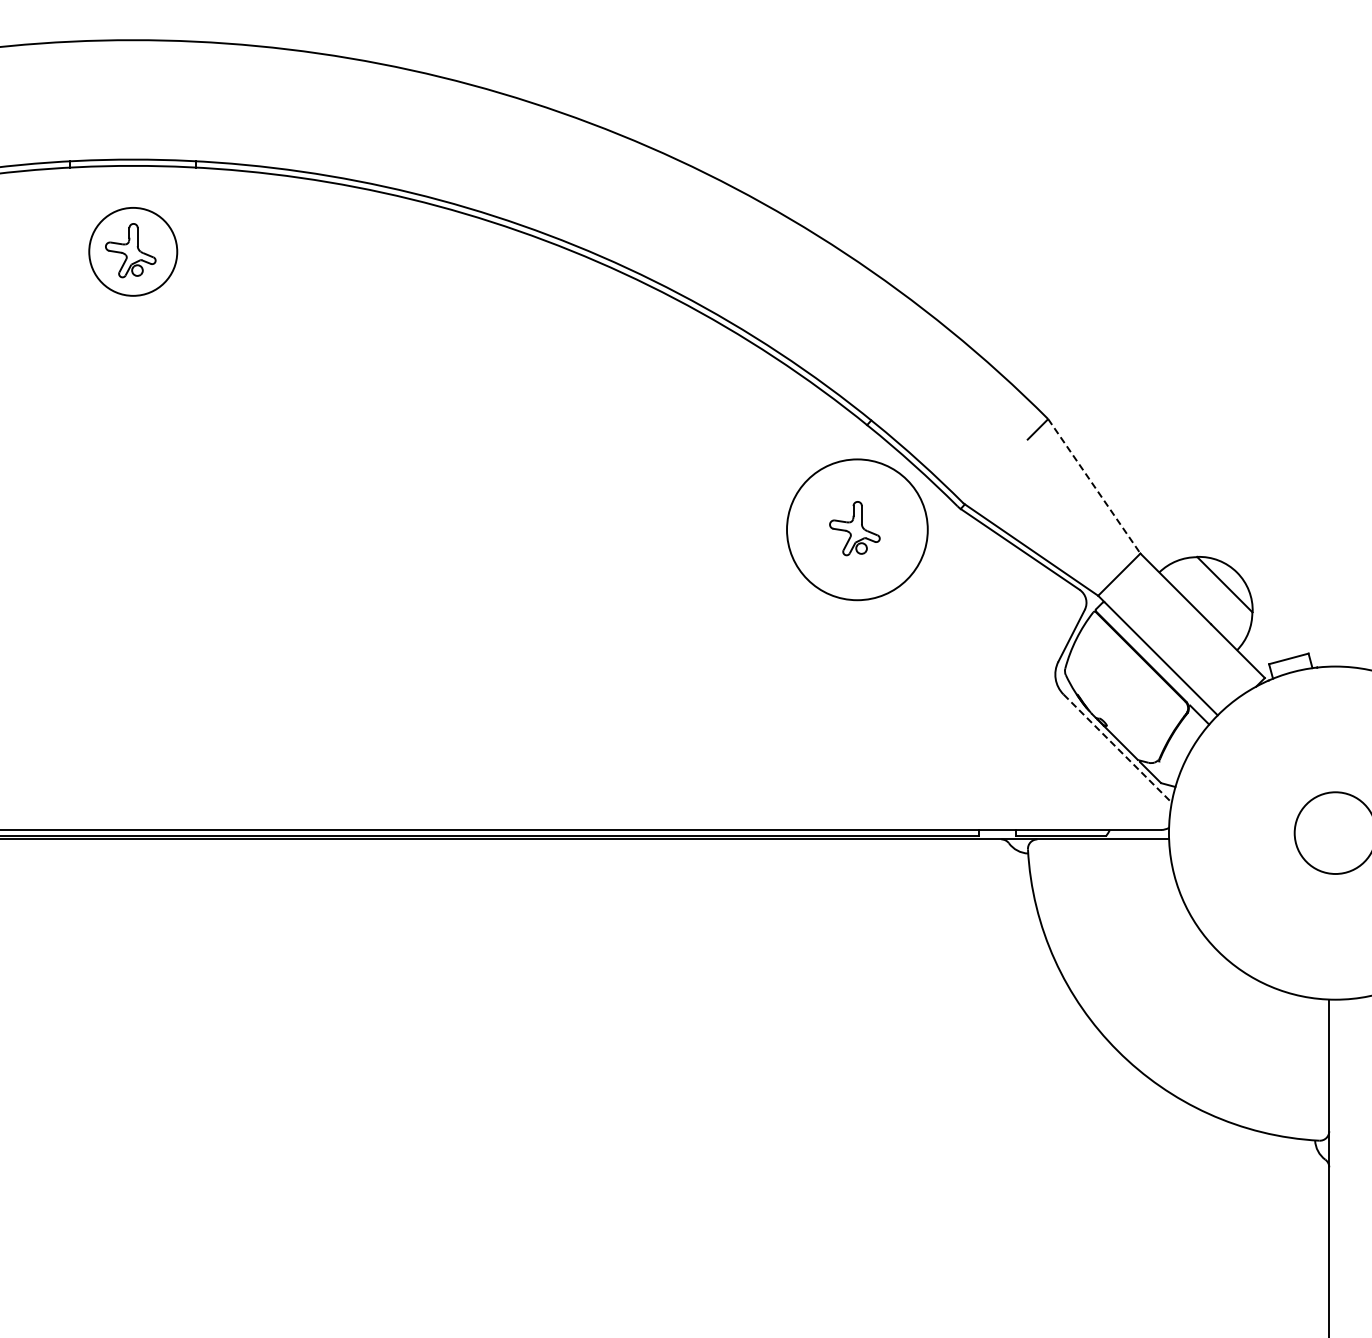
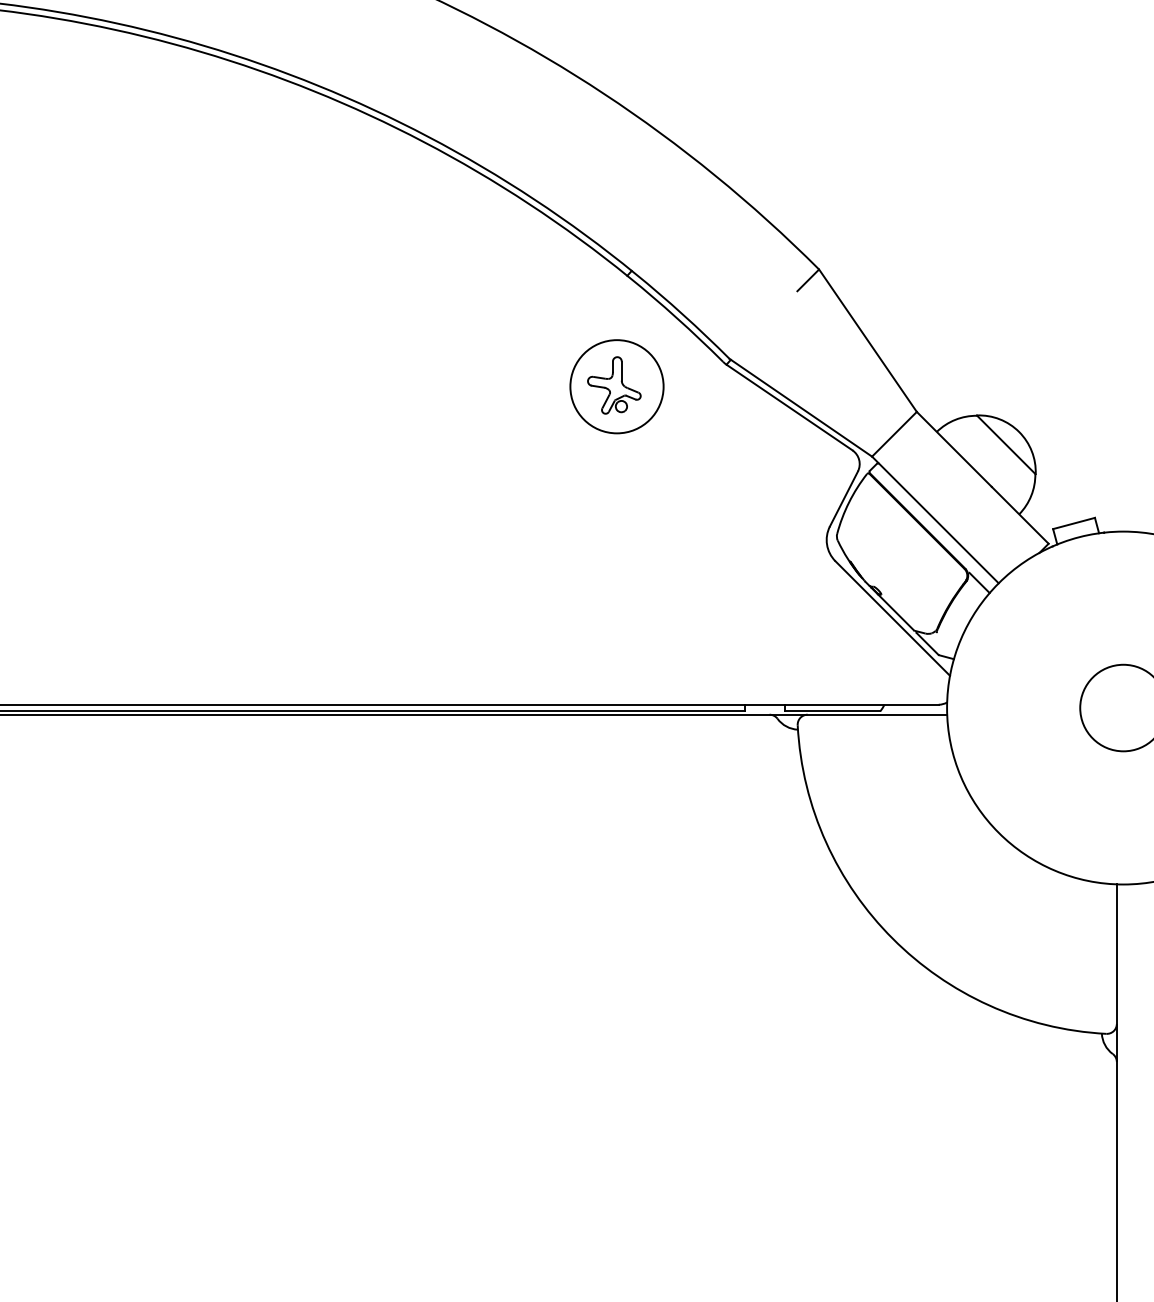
line: (1094, 486) -> (868, 340), dashed -> solid
circle: (857, 529) -> (617, 386), size x0.62
line: (1118, 748) -> (893, 618), dashed -> solid

